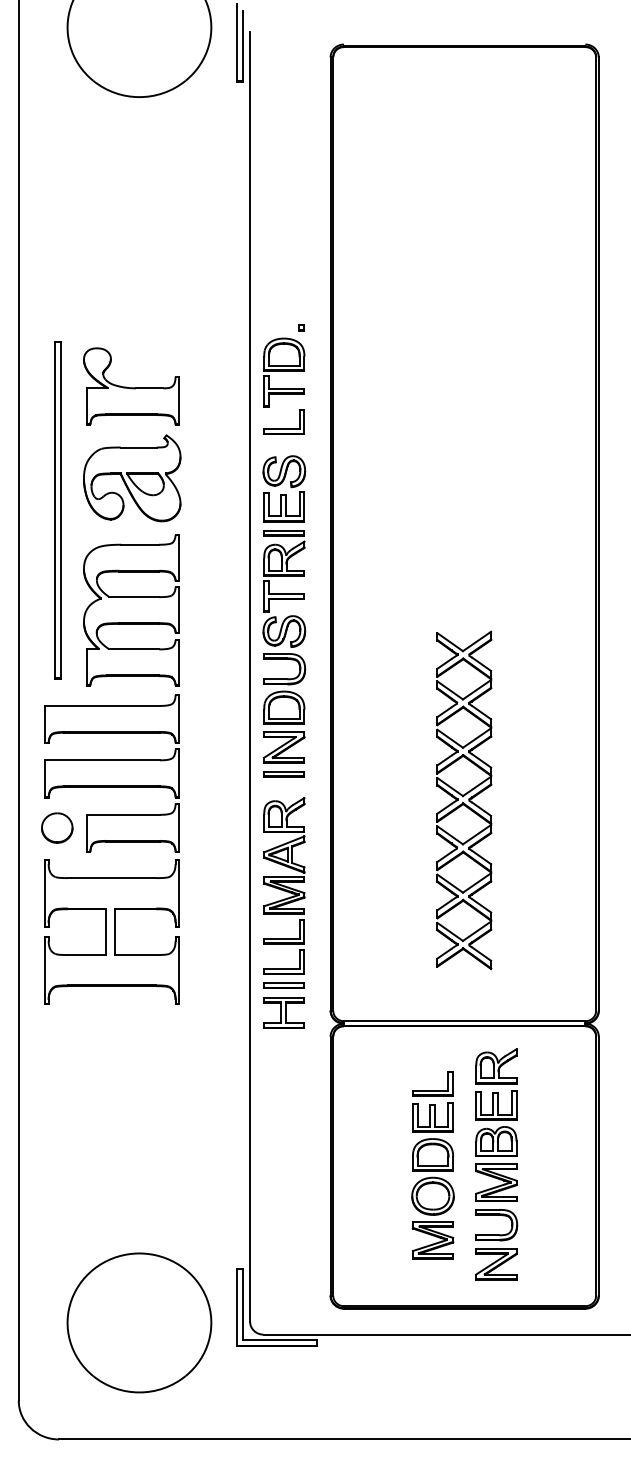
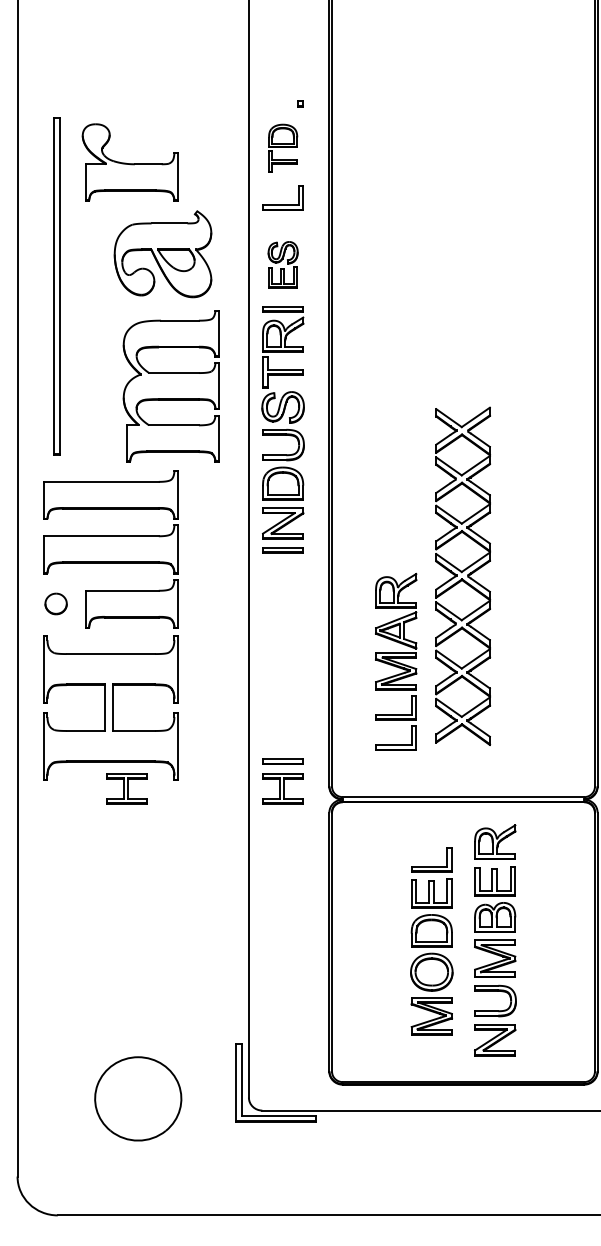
part: (284, 372) -> (283, 148), size x0.7
part: (132, 478) -> (163, 254), moved
part: (284, 488) -> (283, 264), size x0.7
part: (131, 610) -> (171, 386), moved
part: (57, 827) -> (56, 603), size x0.7
part: (284, 885) -> (396, 661), moved
part: (127, 1012) -> (126, 788), added
part: (139, 1322) -> (138, 1098), size x0.6

